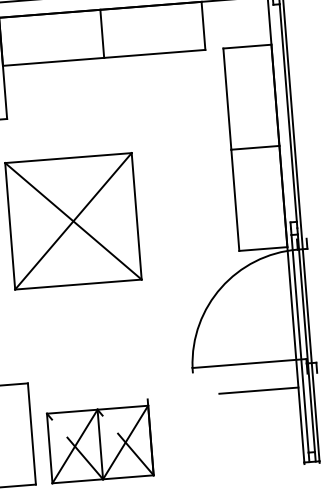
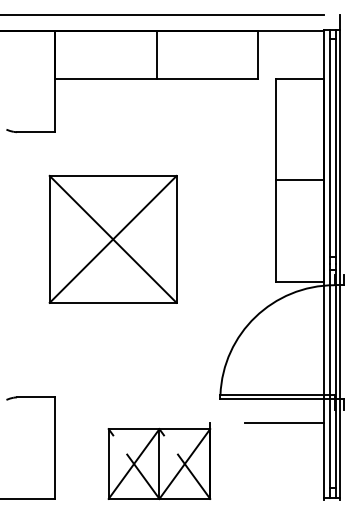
line: (281, 113) -> (329, 148), added
line: (249, 368) -> (277, 399), added
part: (100, 442) -> (159, 461), moved

